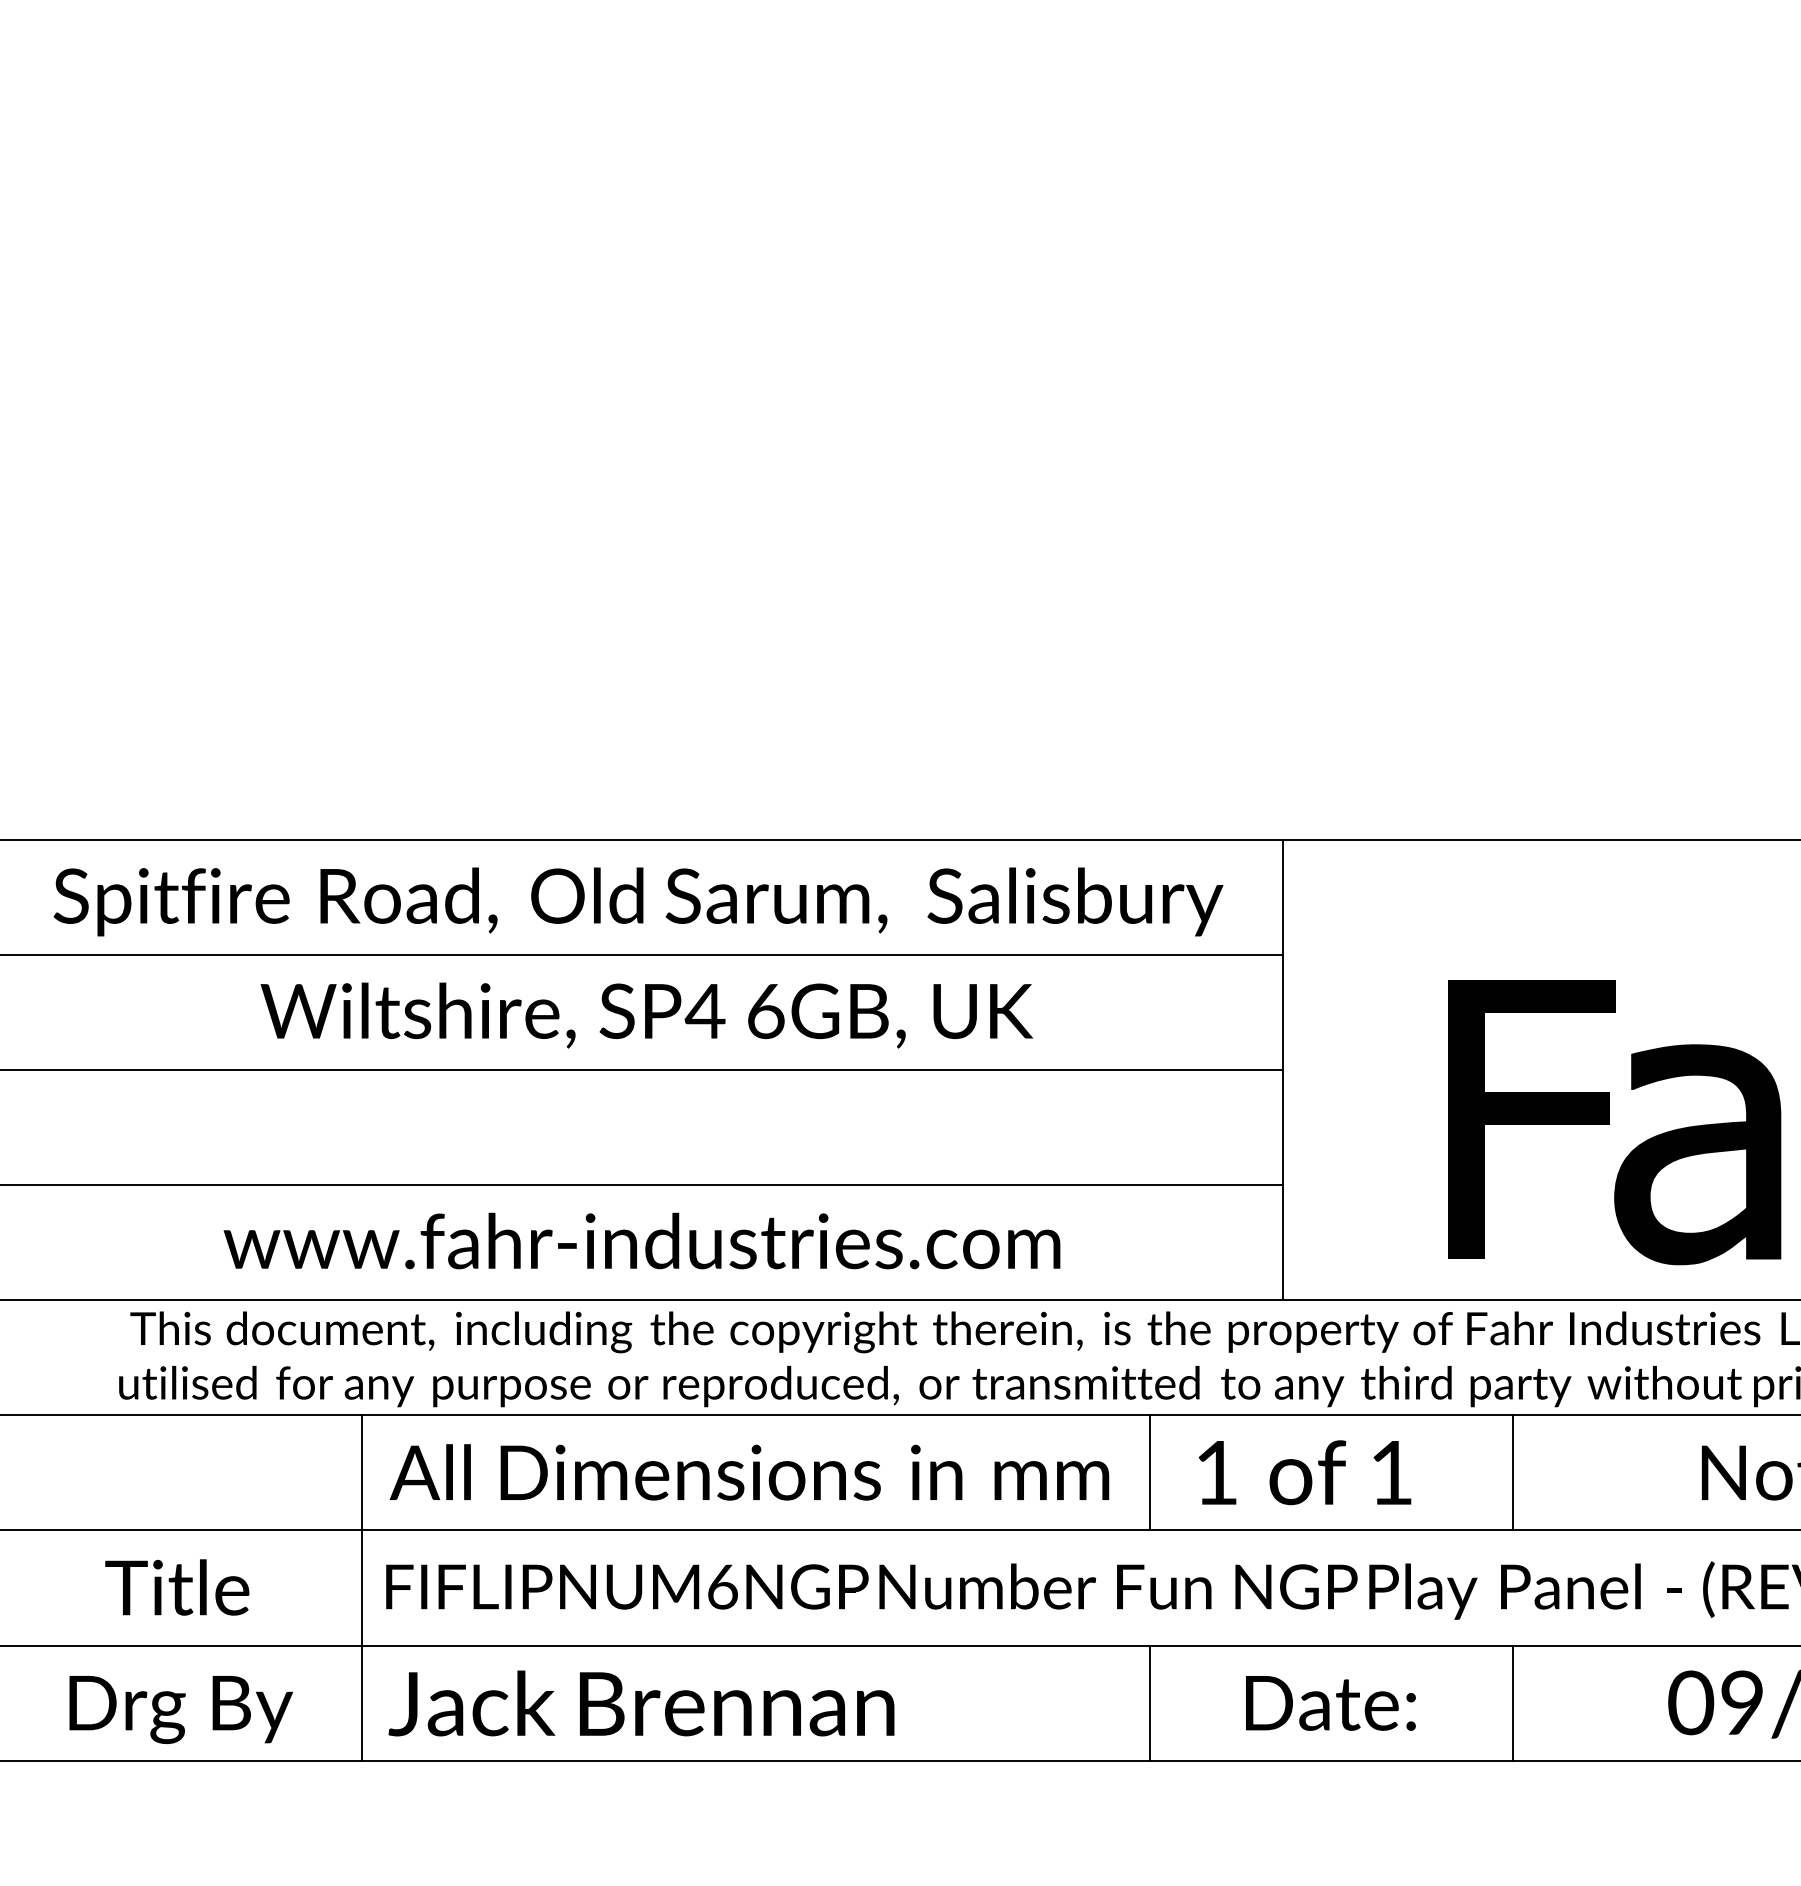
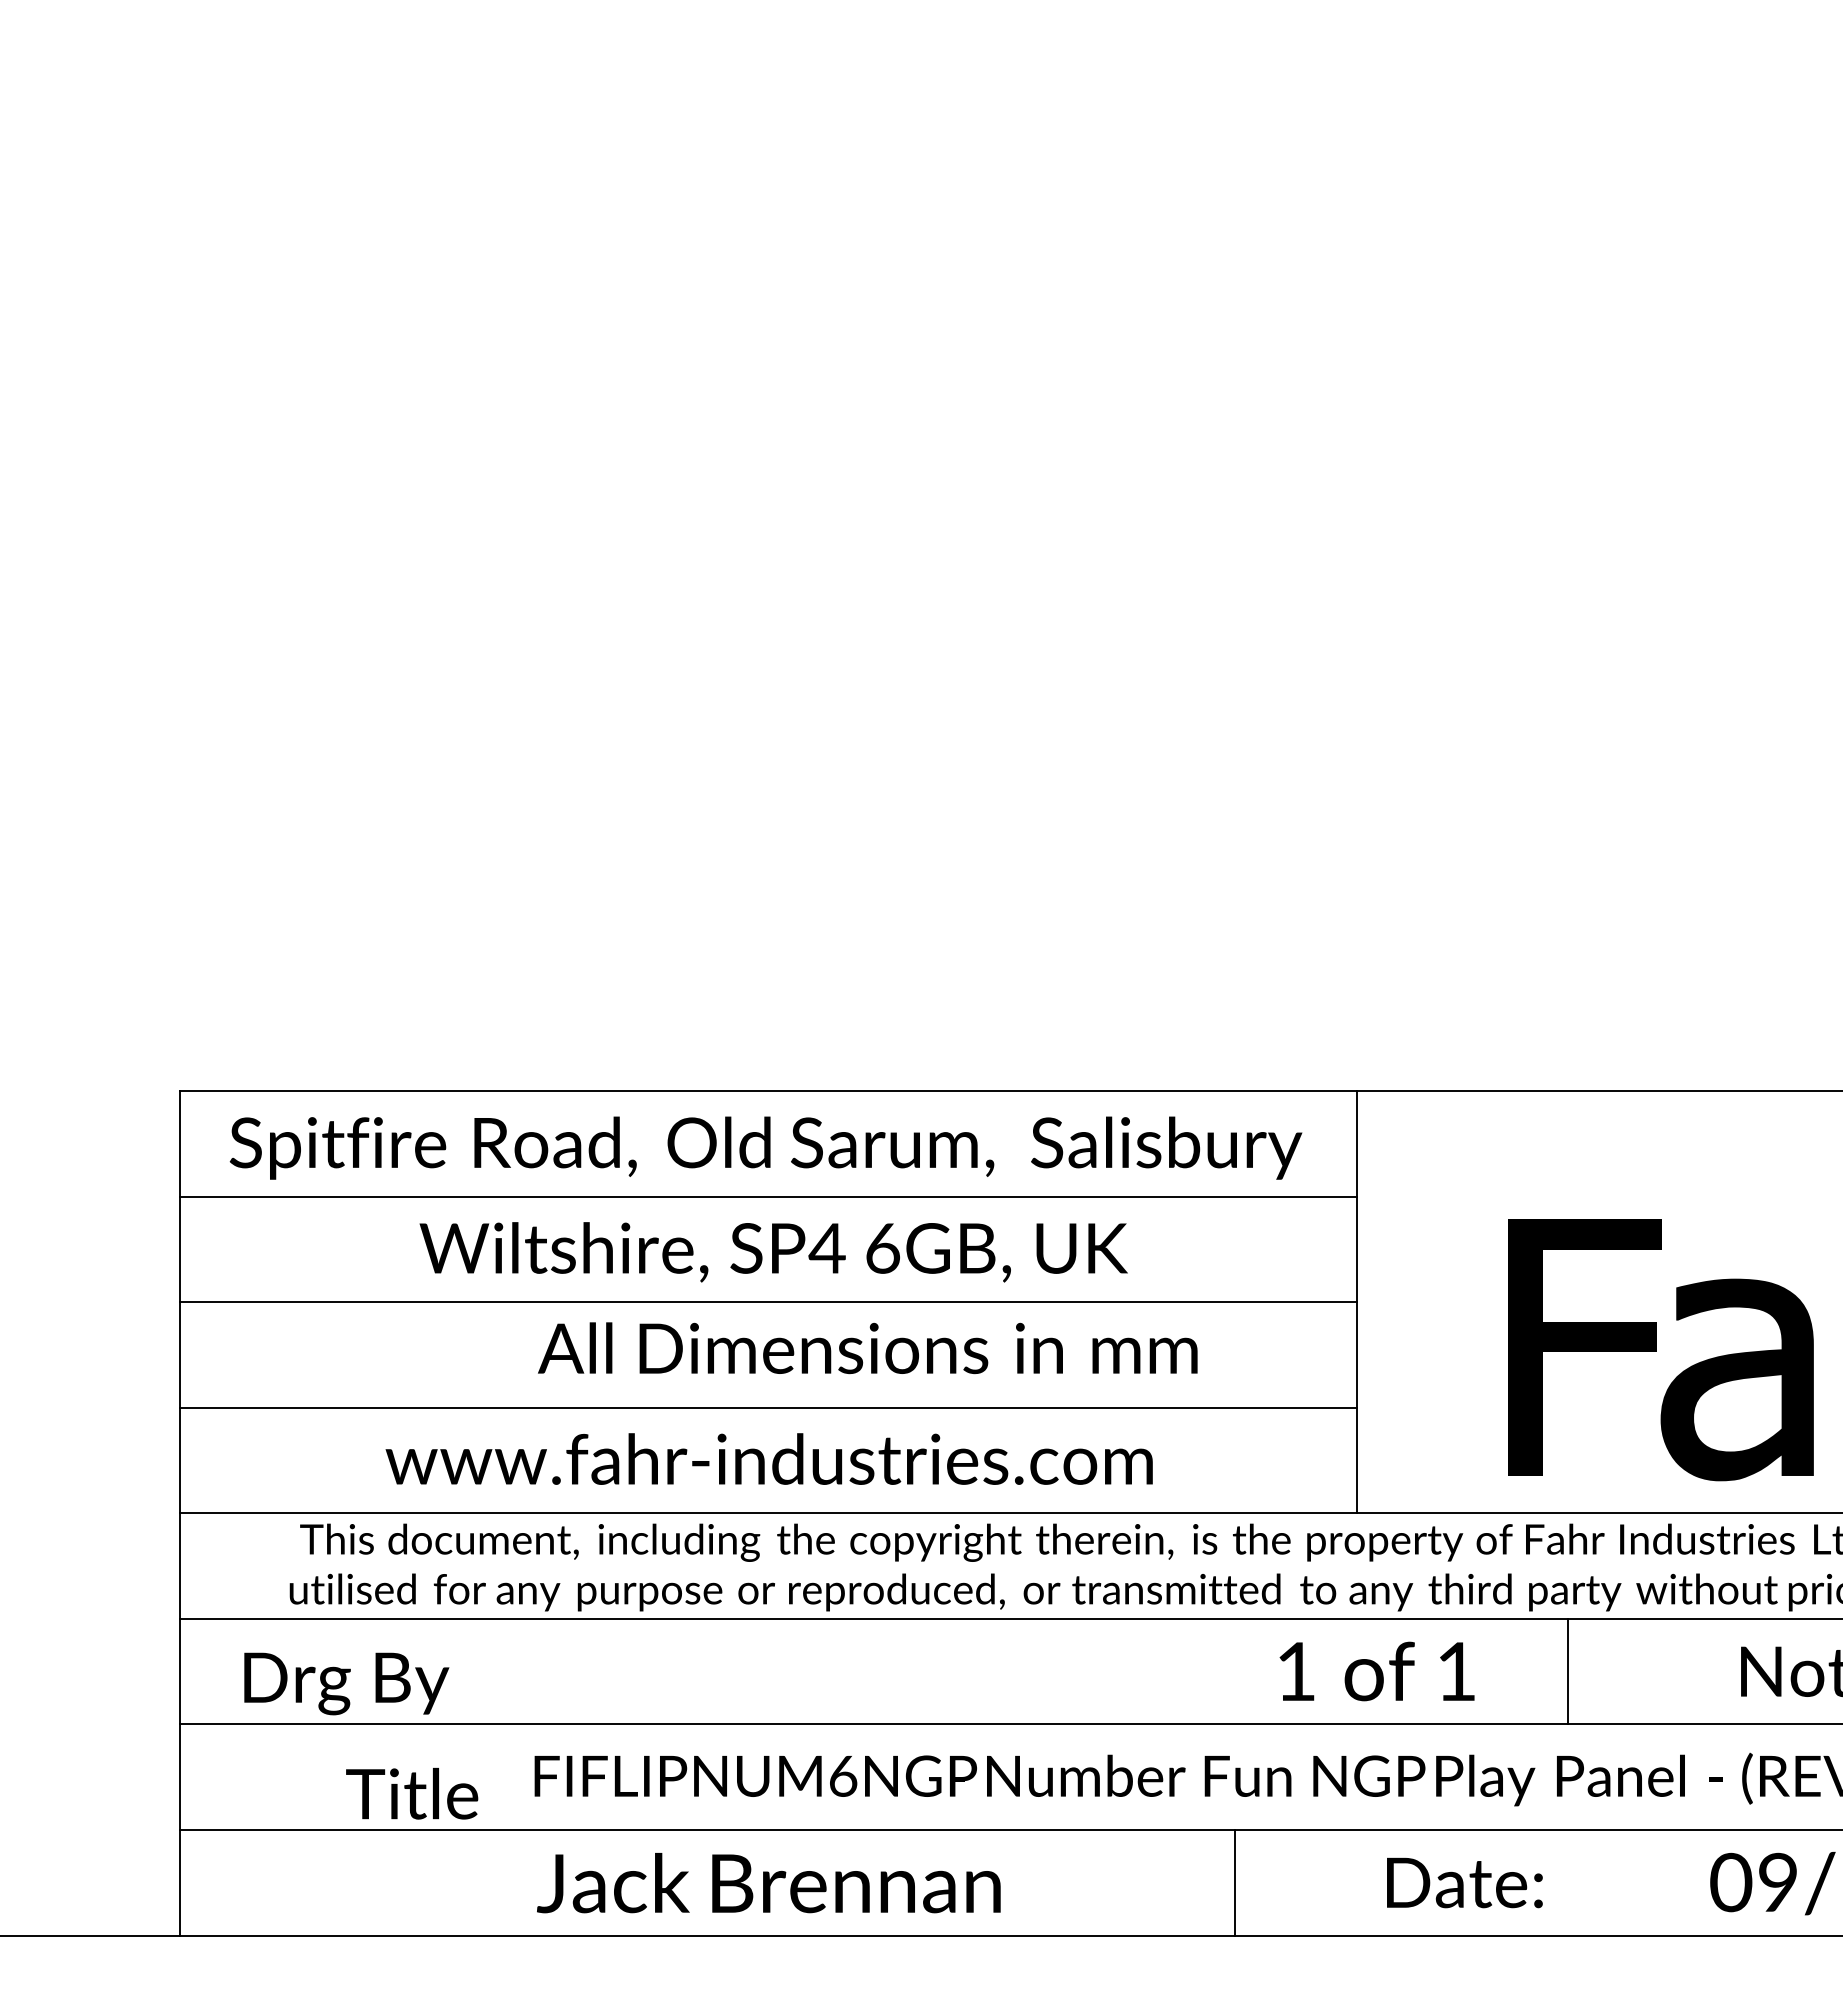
text: (749, 1472) -> (867, 1348), moved
line: (1150, 1472) -> (1235, 1671), removed
text: (177, 1587) -> (412, 1793), moved
line: (362, 1587) -> (512, 1776), removed
text: (1330, 1702) -> (1464, 1882), moved
line: (1512, 1702) -> (1567, 1882), removed
text: (180, 1709) -> (346, 1683), moved

